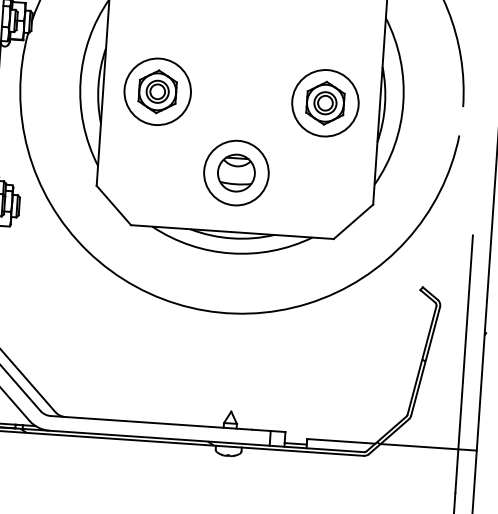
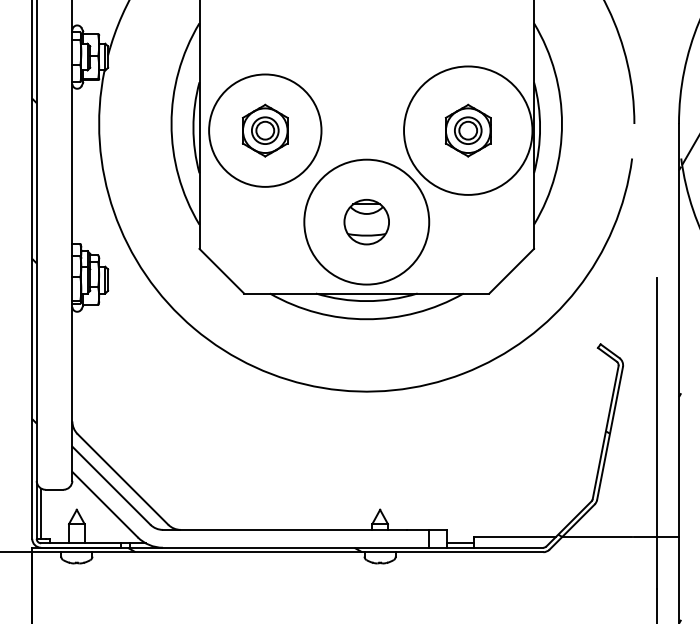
circle: (157, 91) -> (265, 130), size x1.4
circle: (325, 103) -> (468, 130), size x1.6
circle: (236, 173) -> (366, 222), size x1.6

